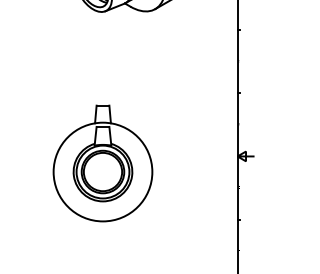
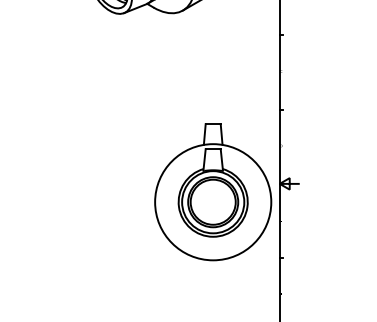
part: (102, 163) -> (212, 192), moved

